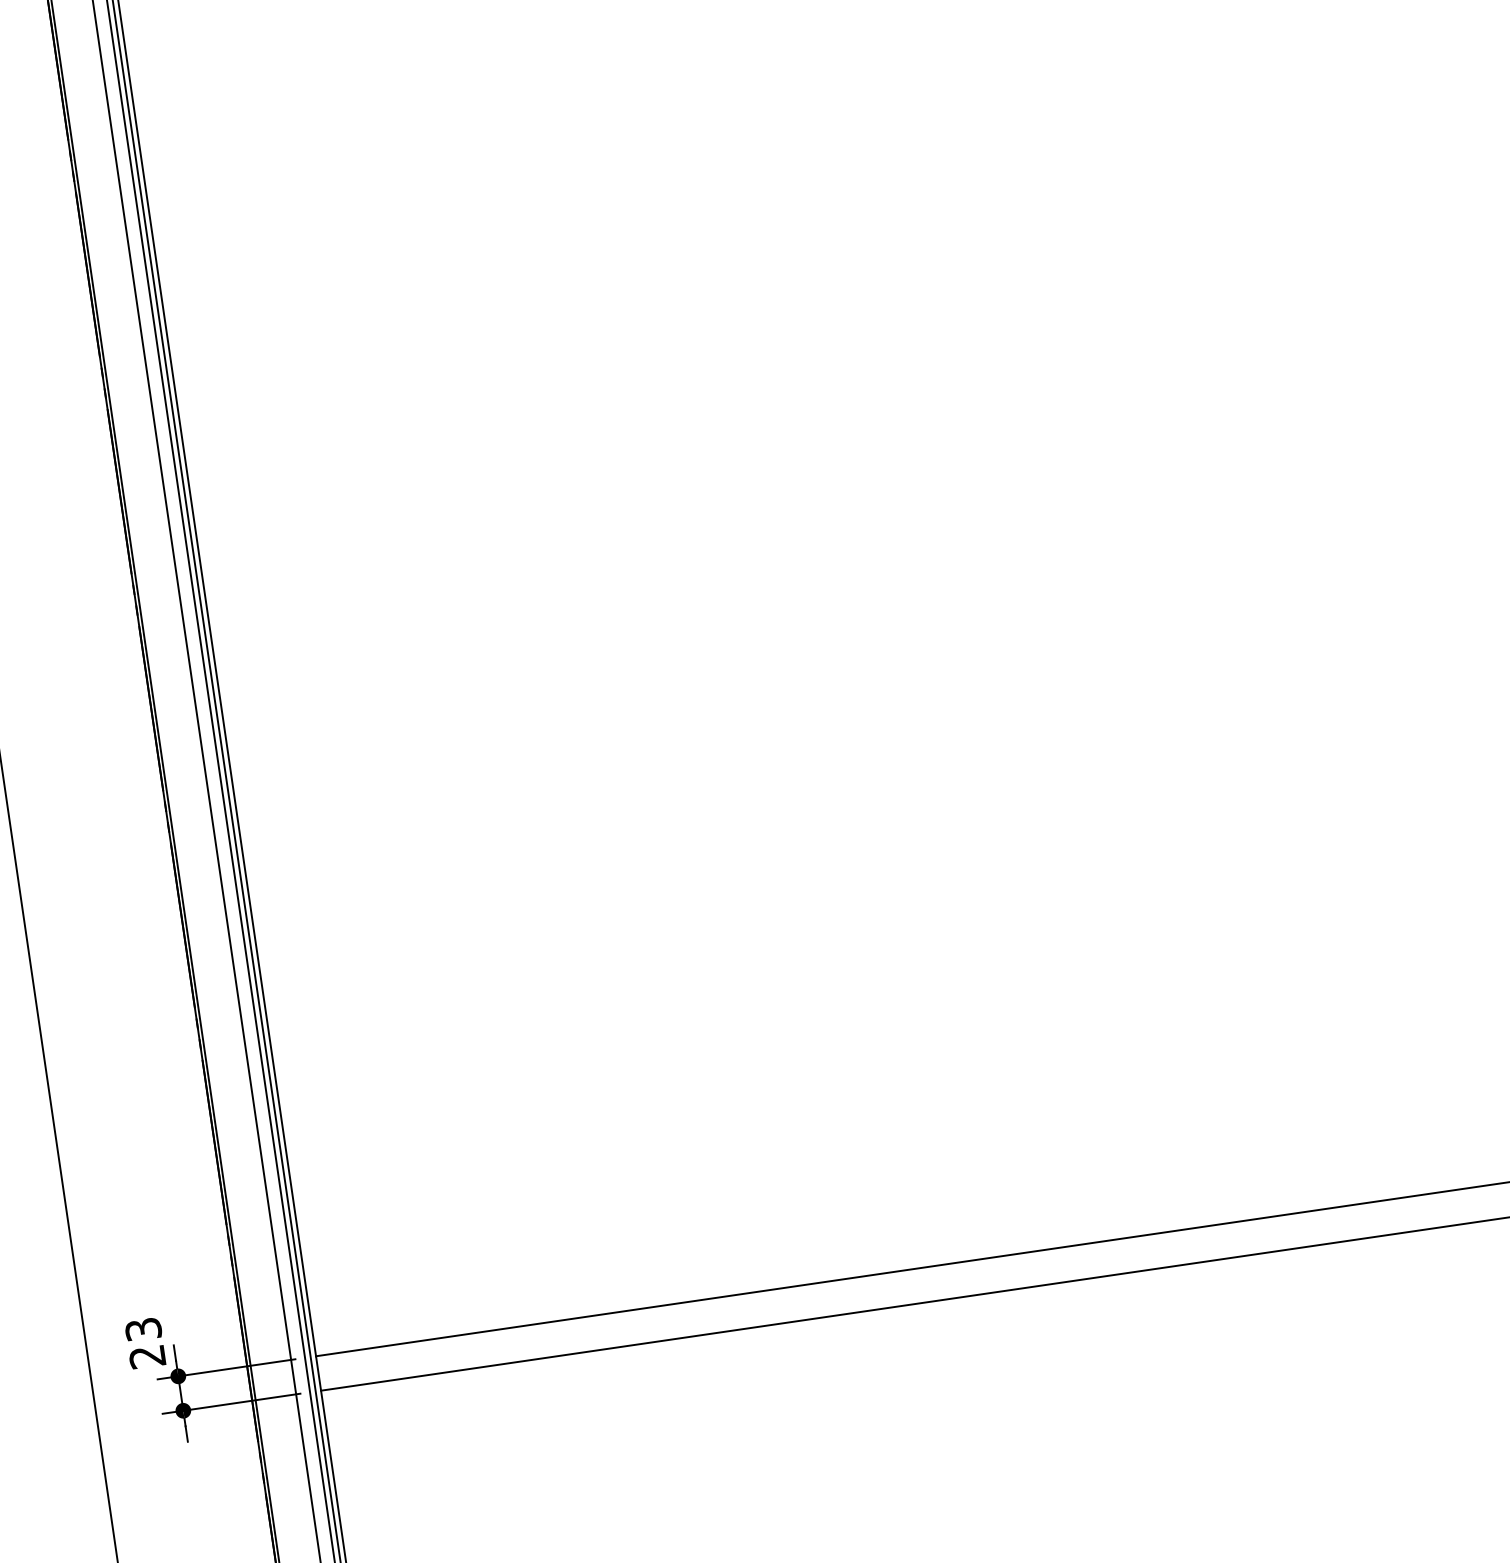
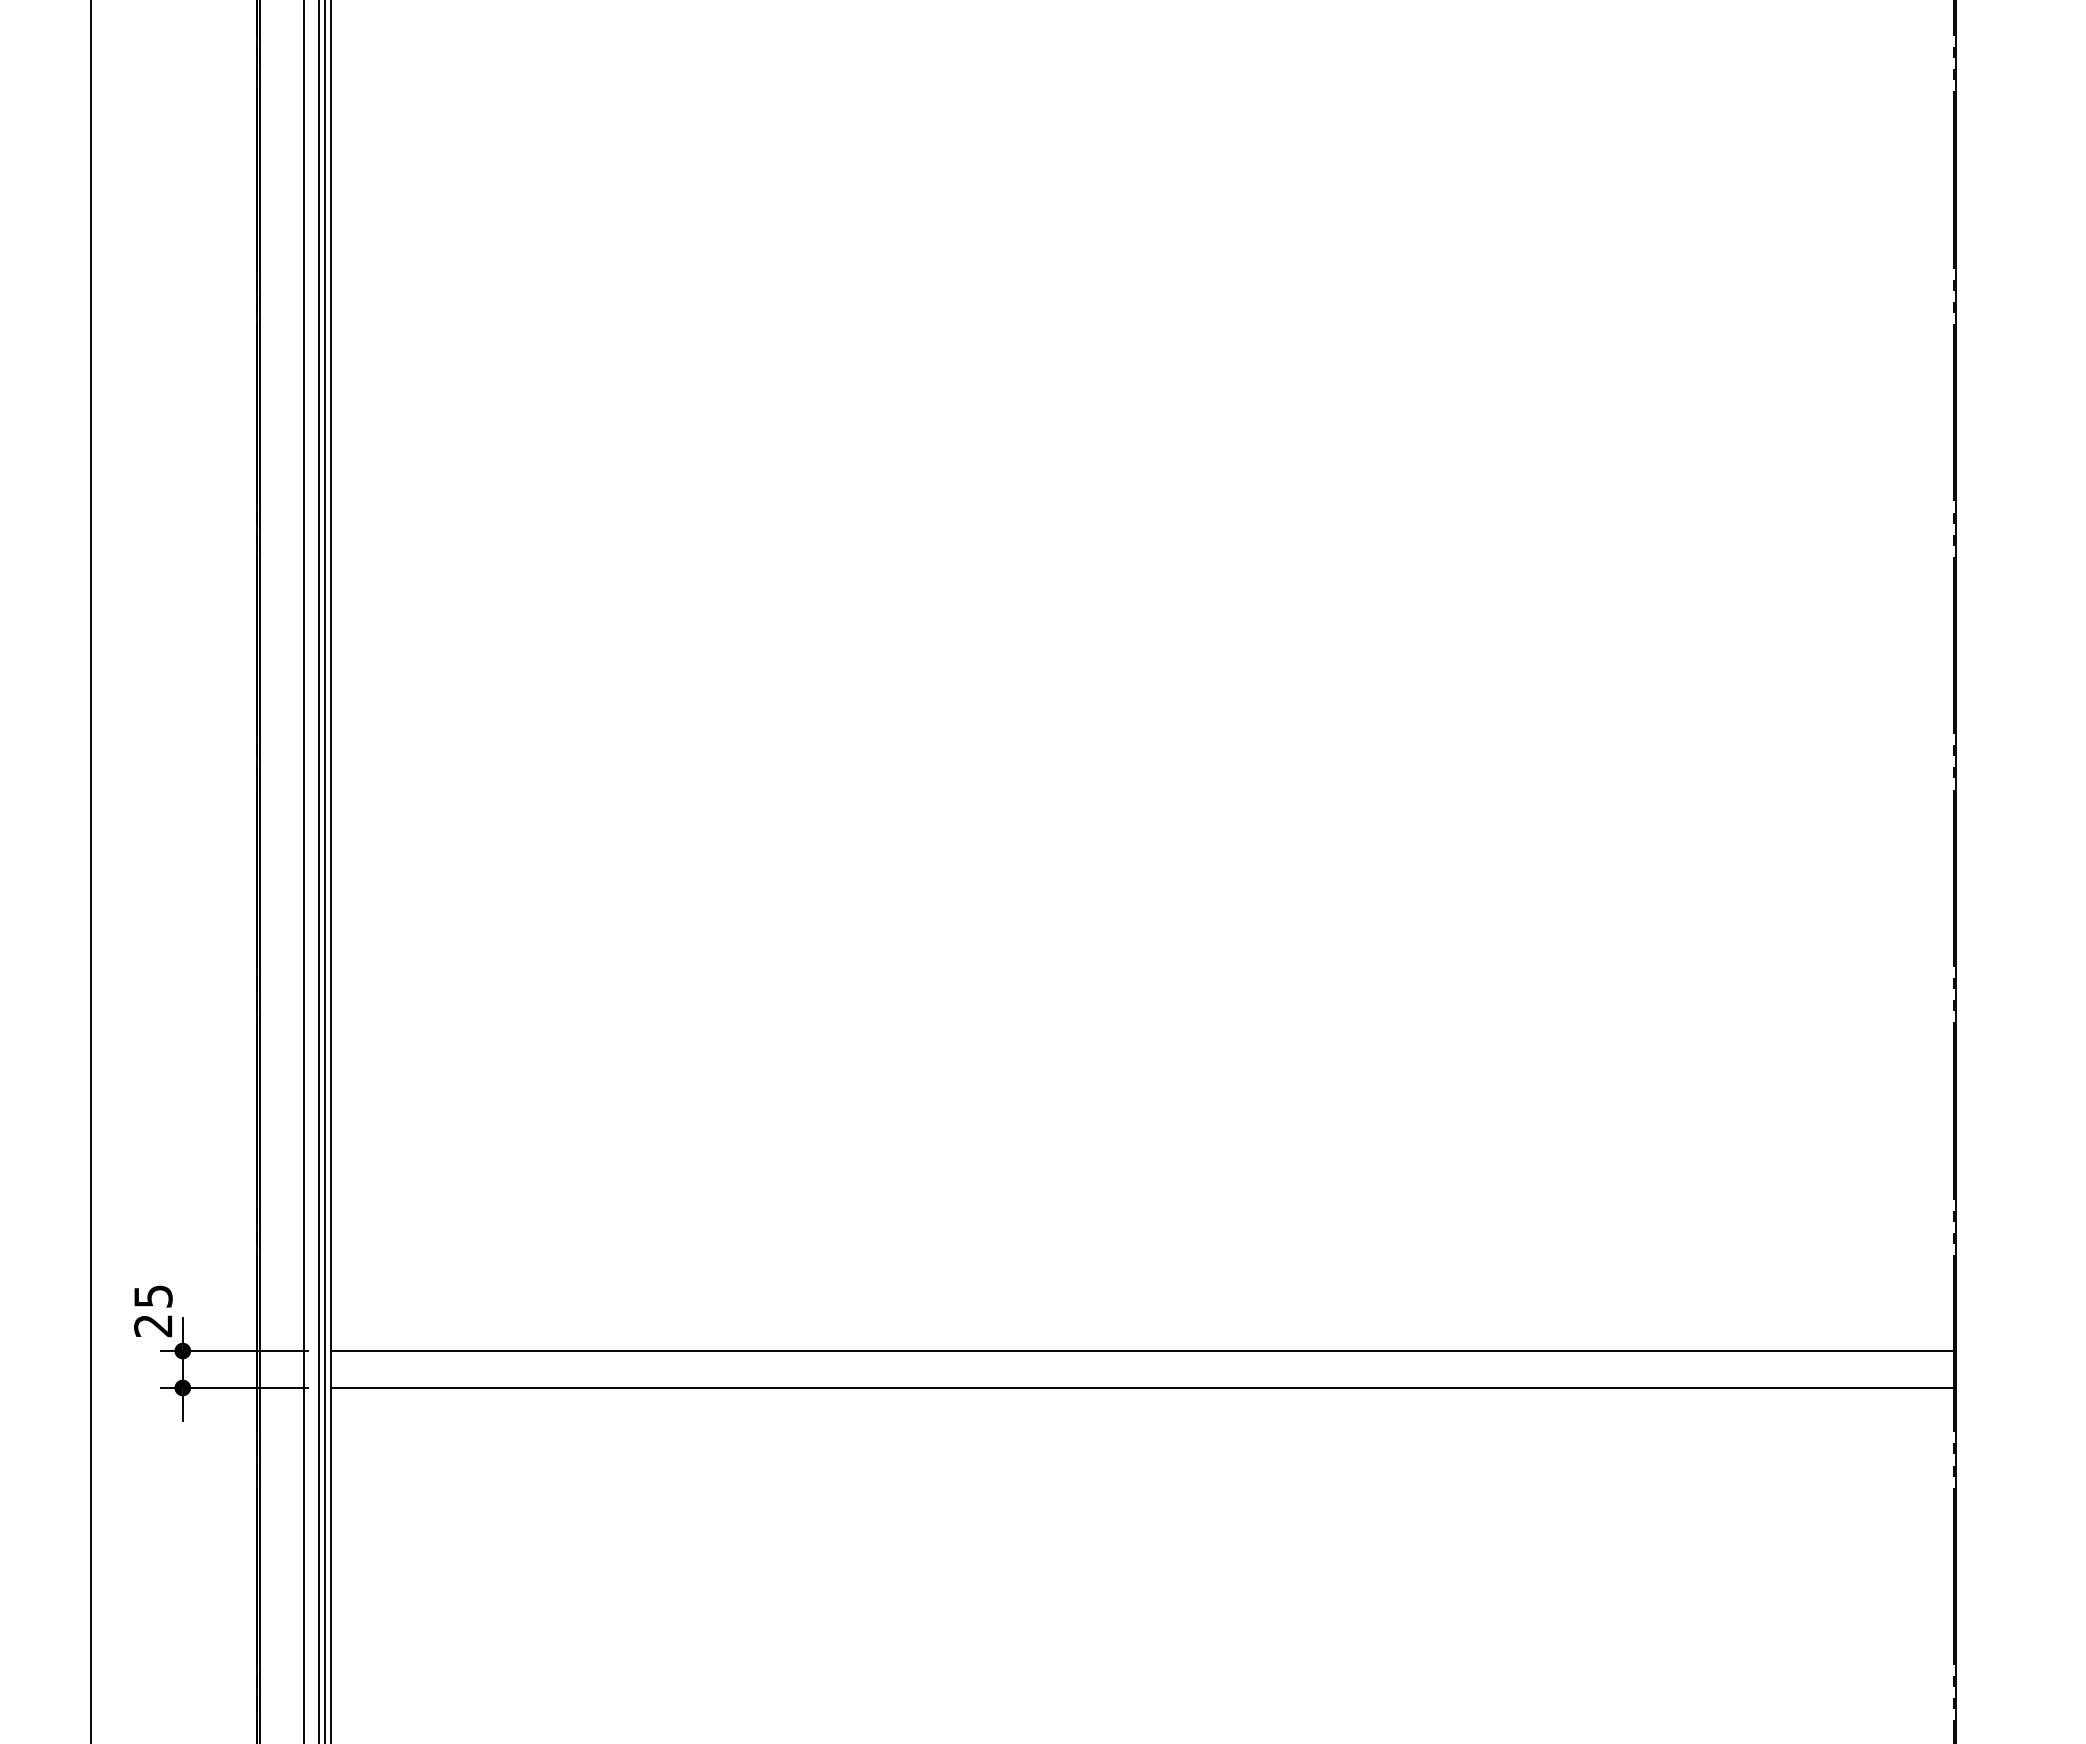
text: (143, 1329) -> (153, 1296), 23 -> 25

